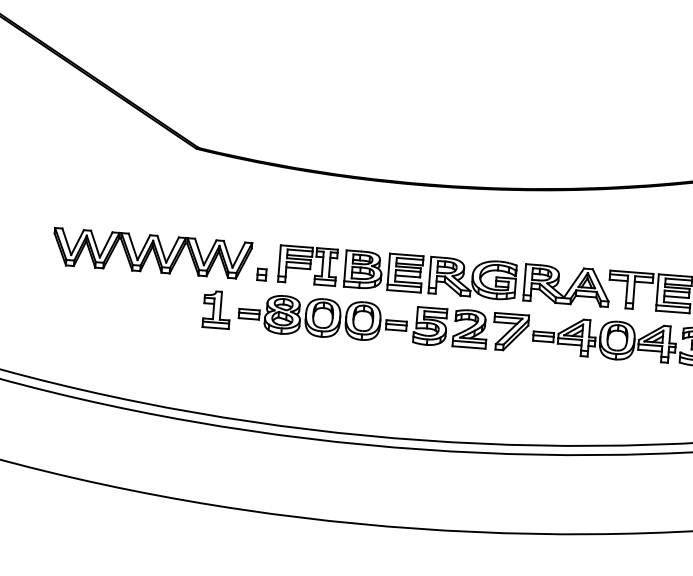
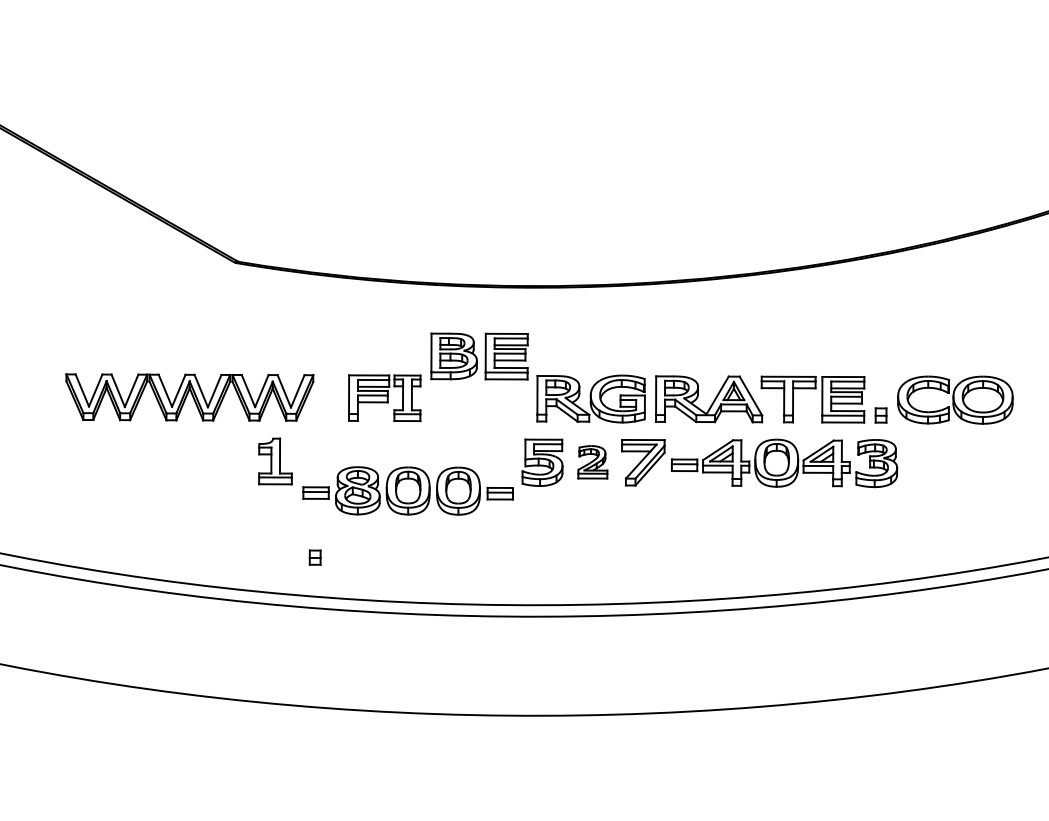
part: (383, 271) -> (479, 356), moved
part: (261, 274) -> (314, 557), moved
part: (322, 317) -> (407, 490), moved
part: (470, 329) -> (592, 462), size x0.7

